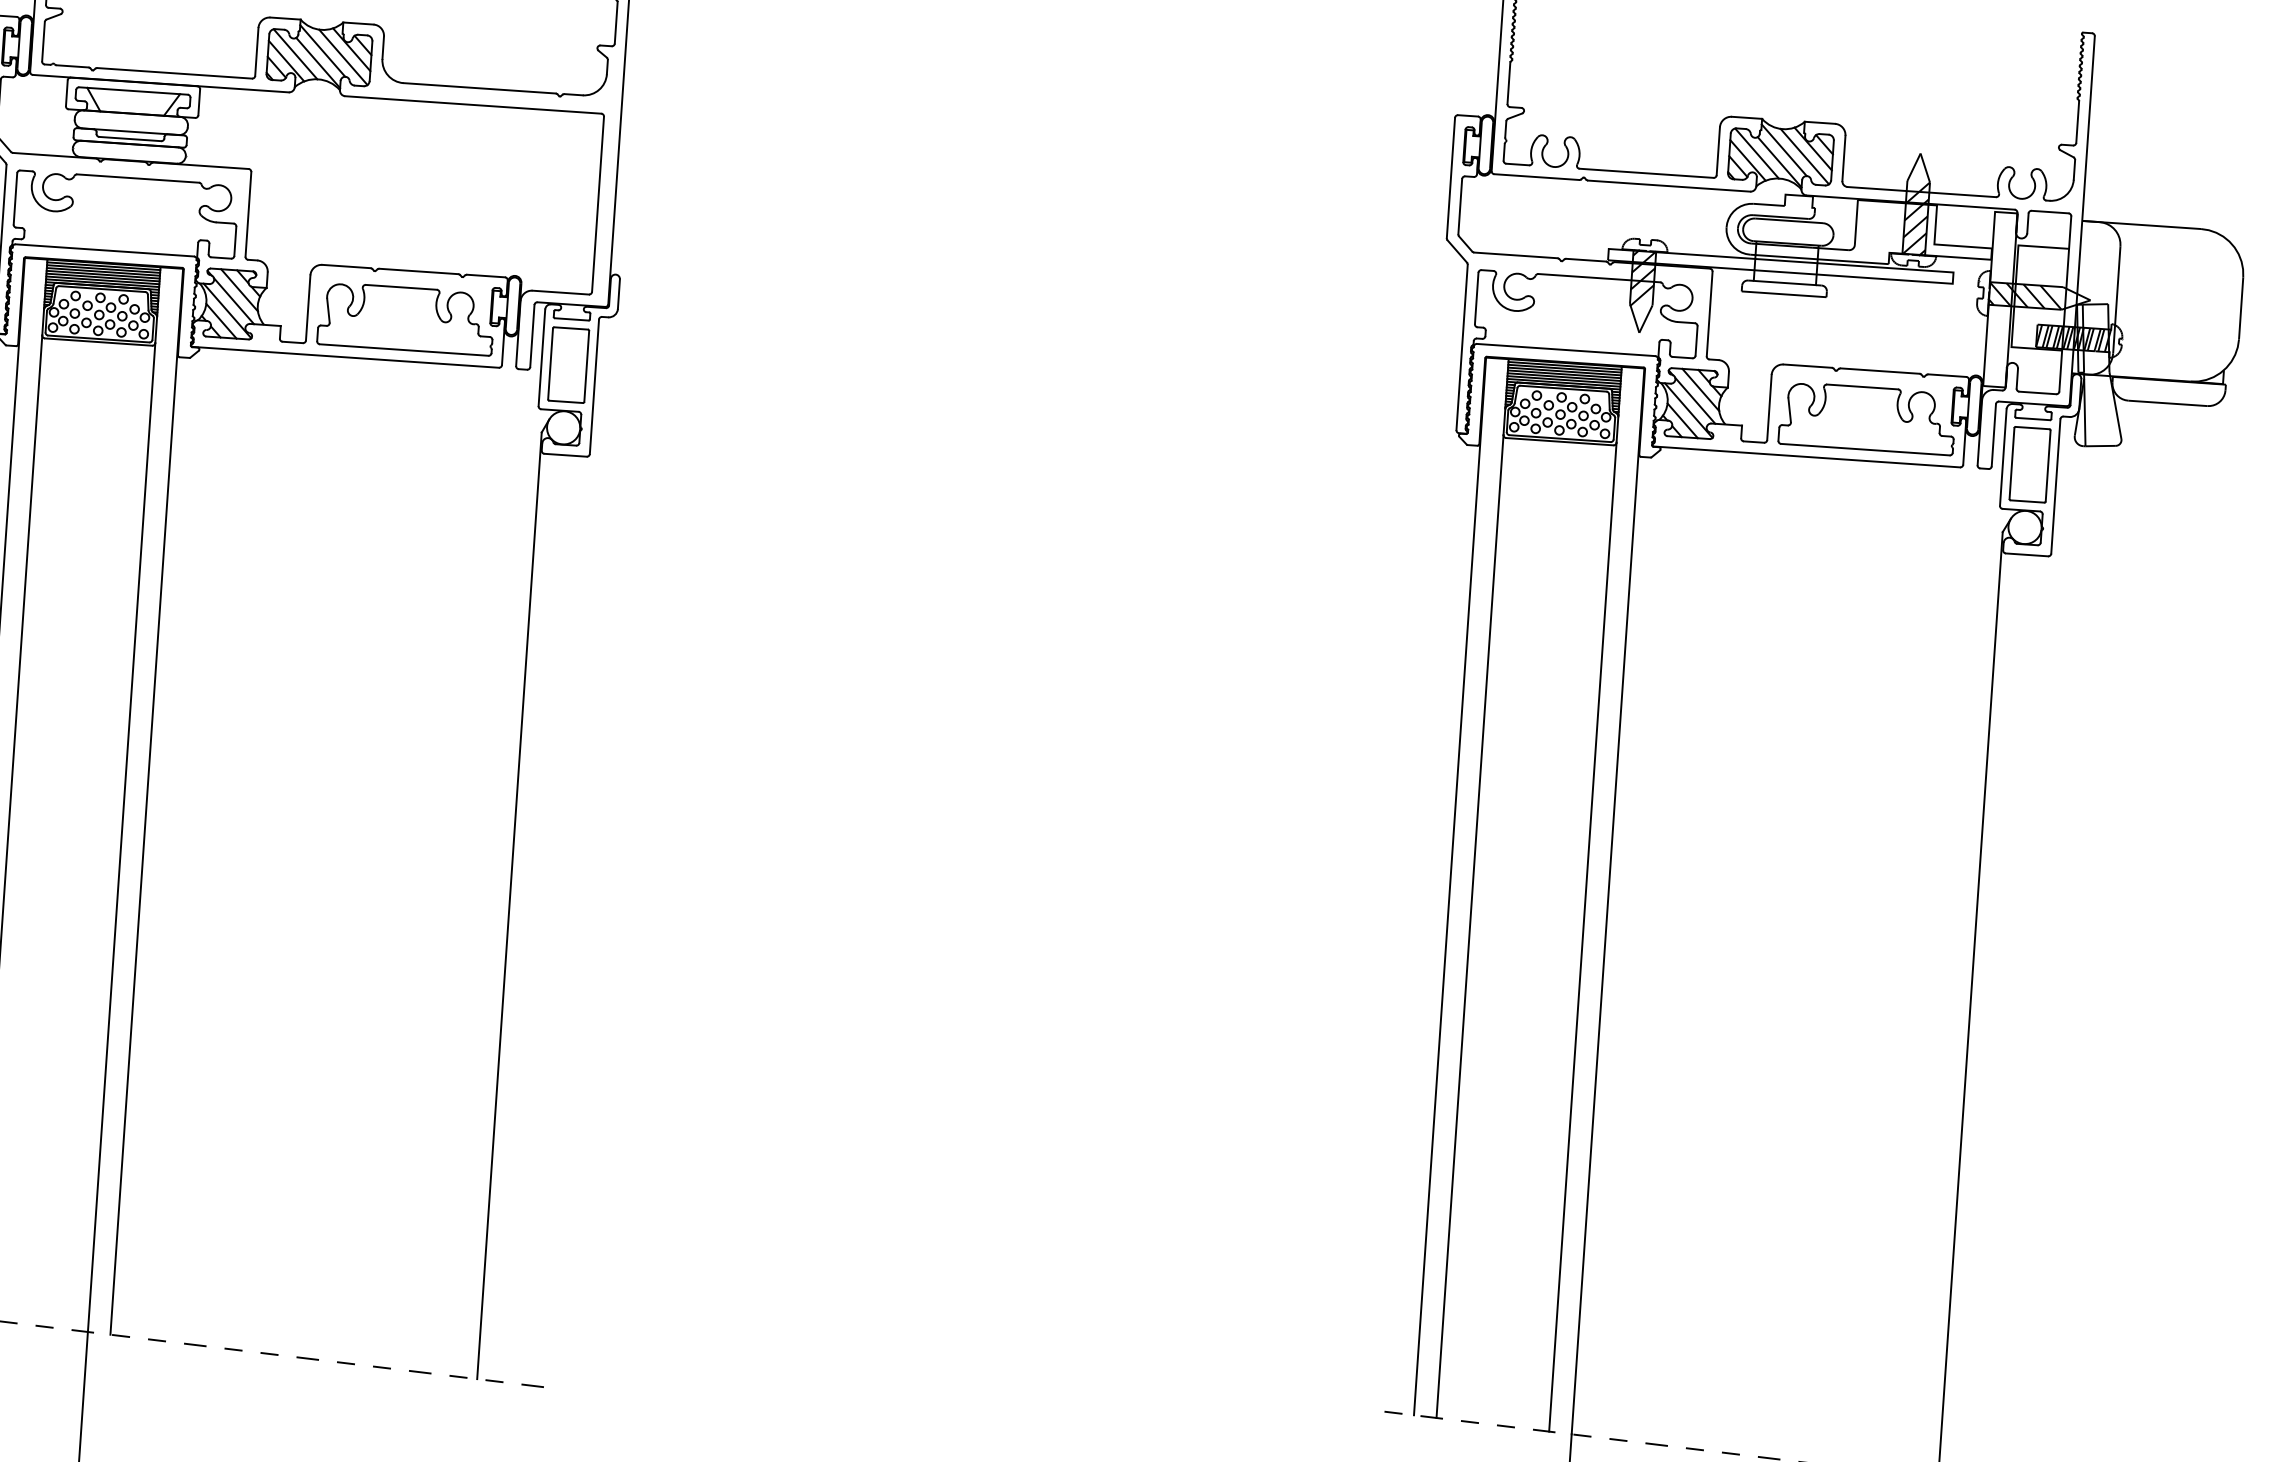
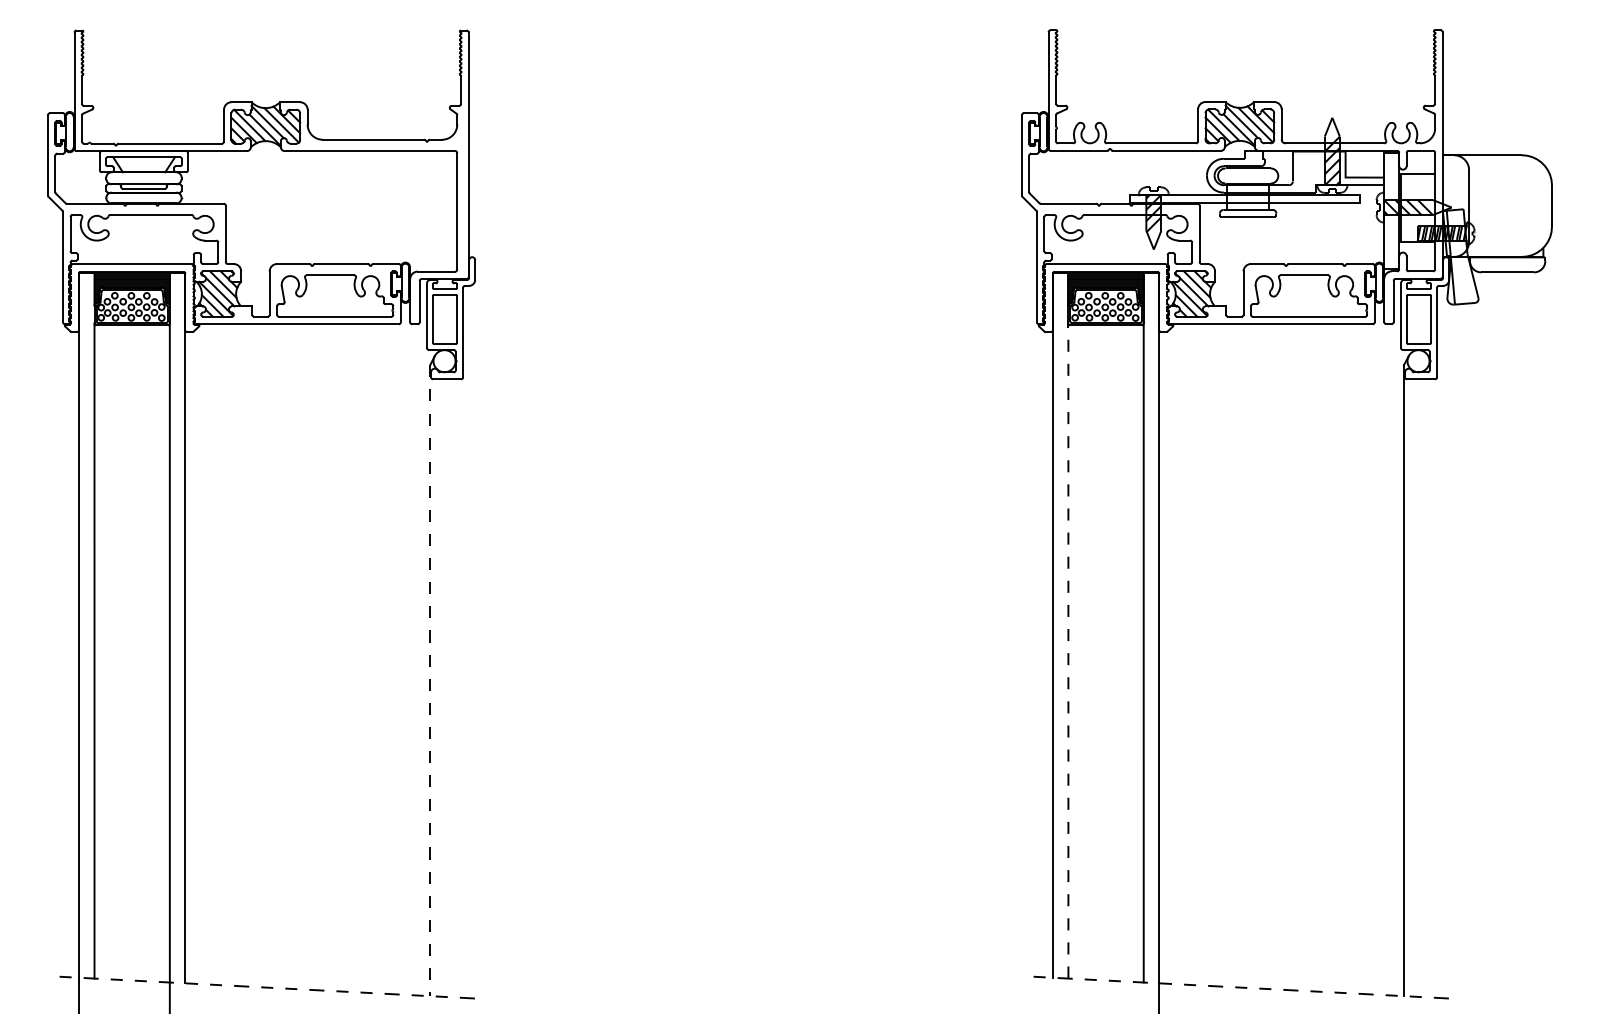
line: (509, 906) -> (430, 681), solid -> dashed
line: (1470, 925) -> (1068, 650), solid -> dashed

